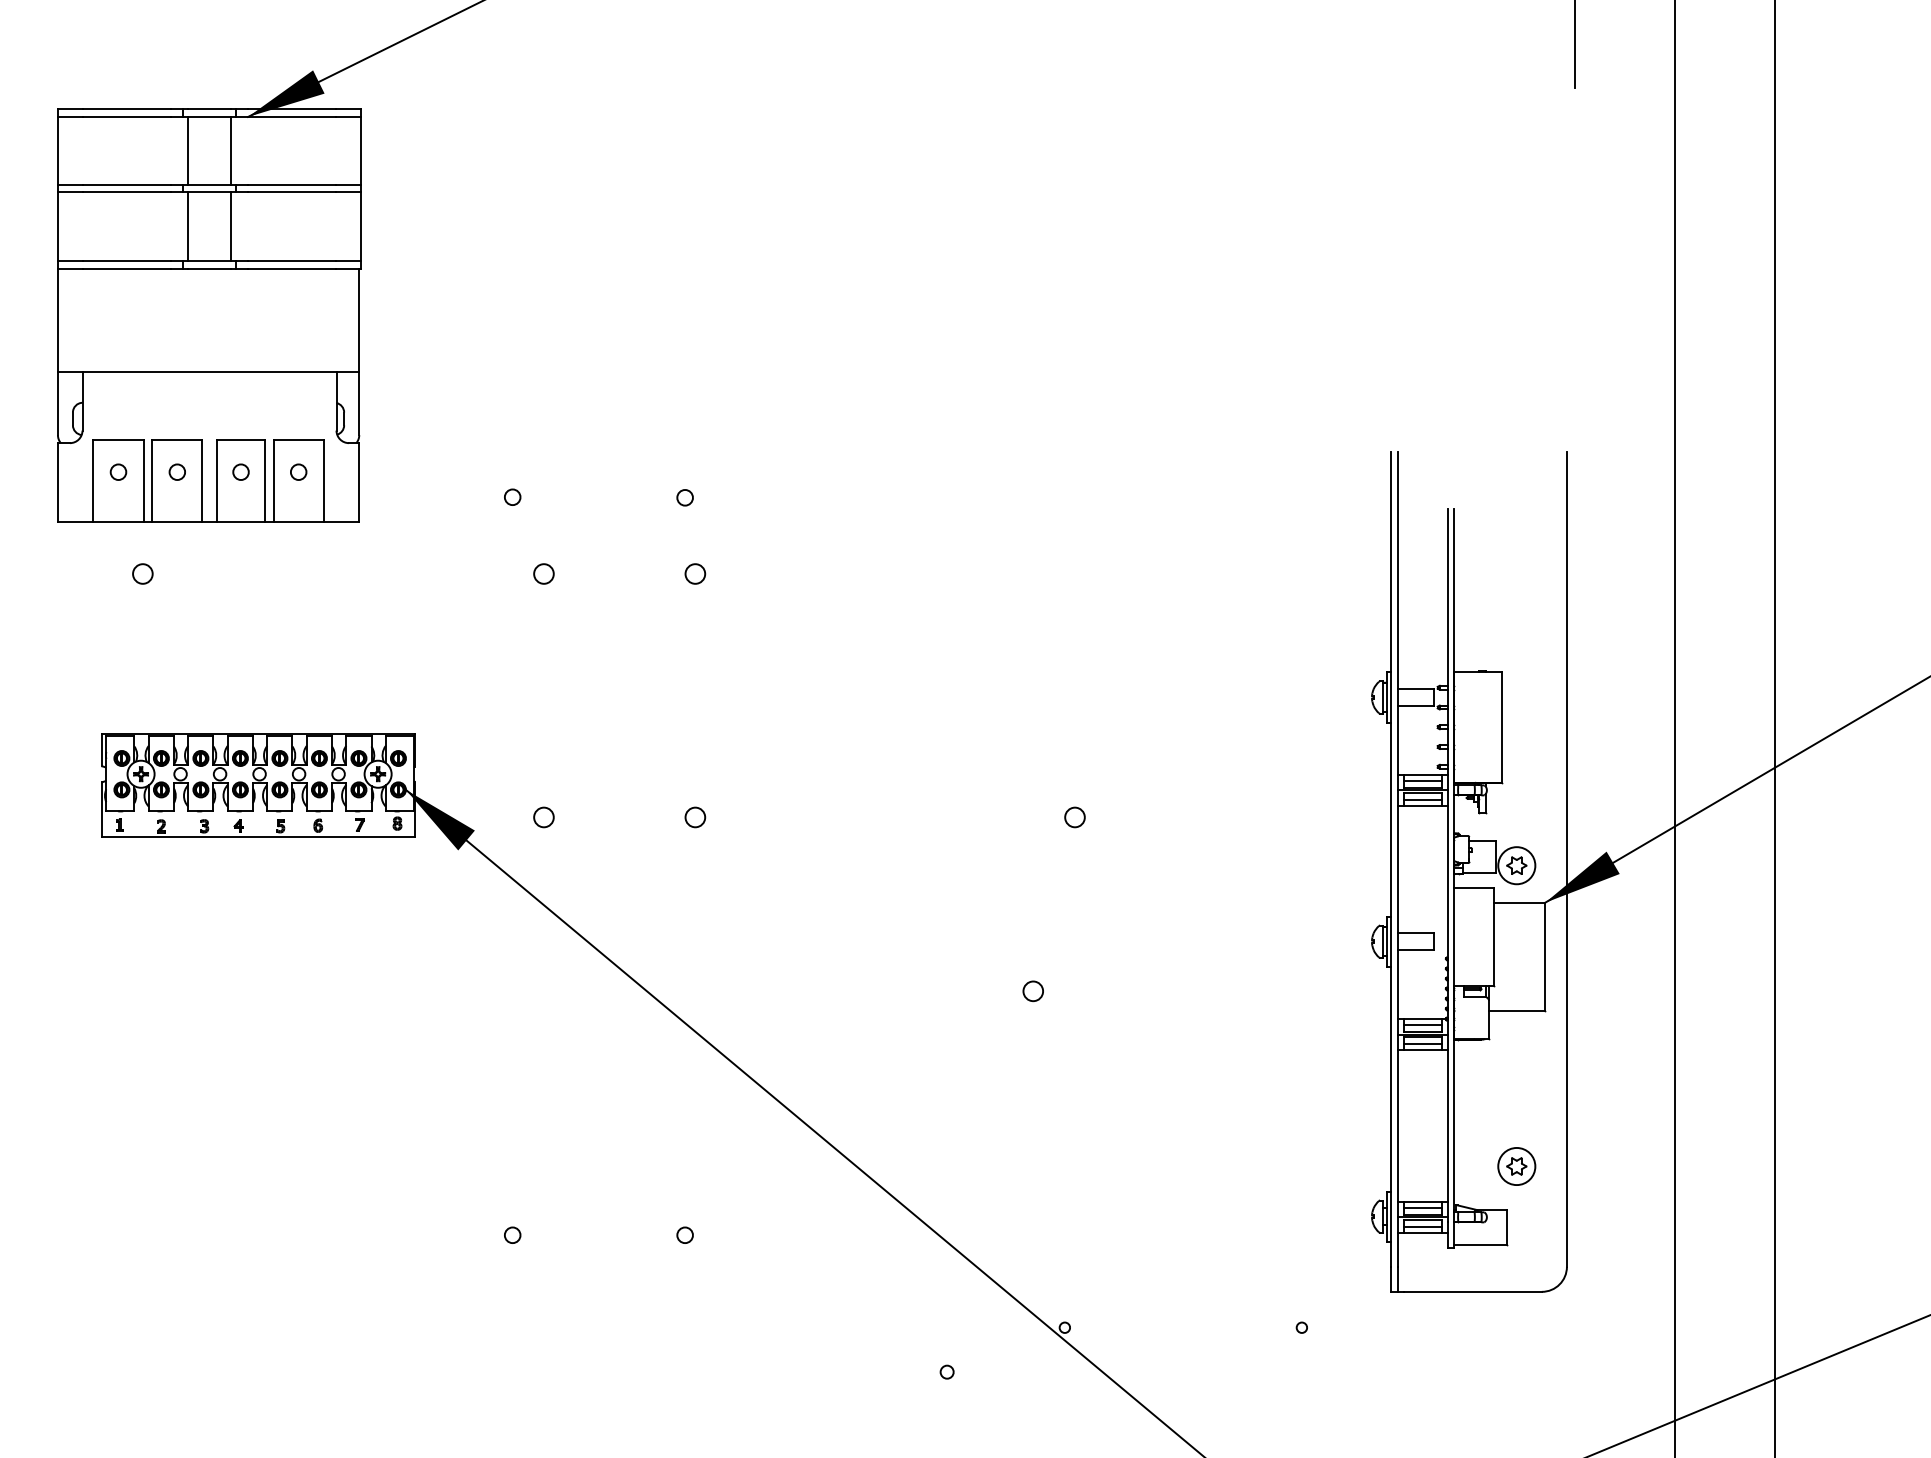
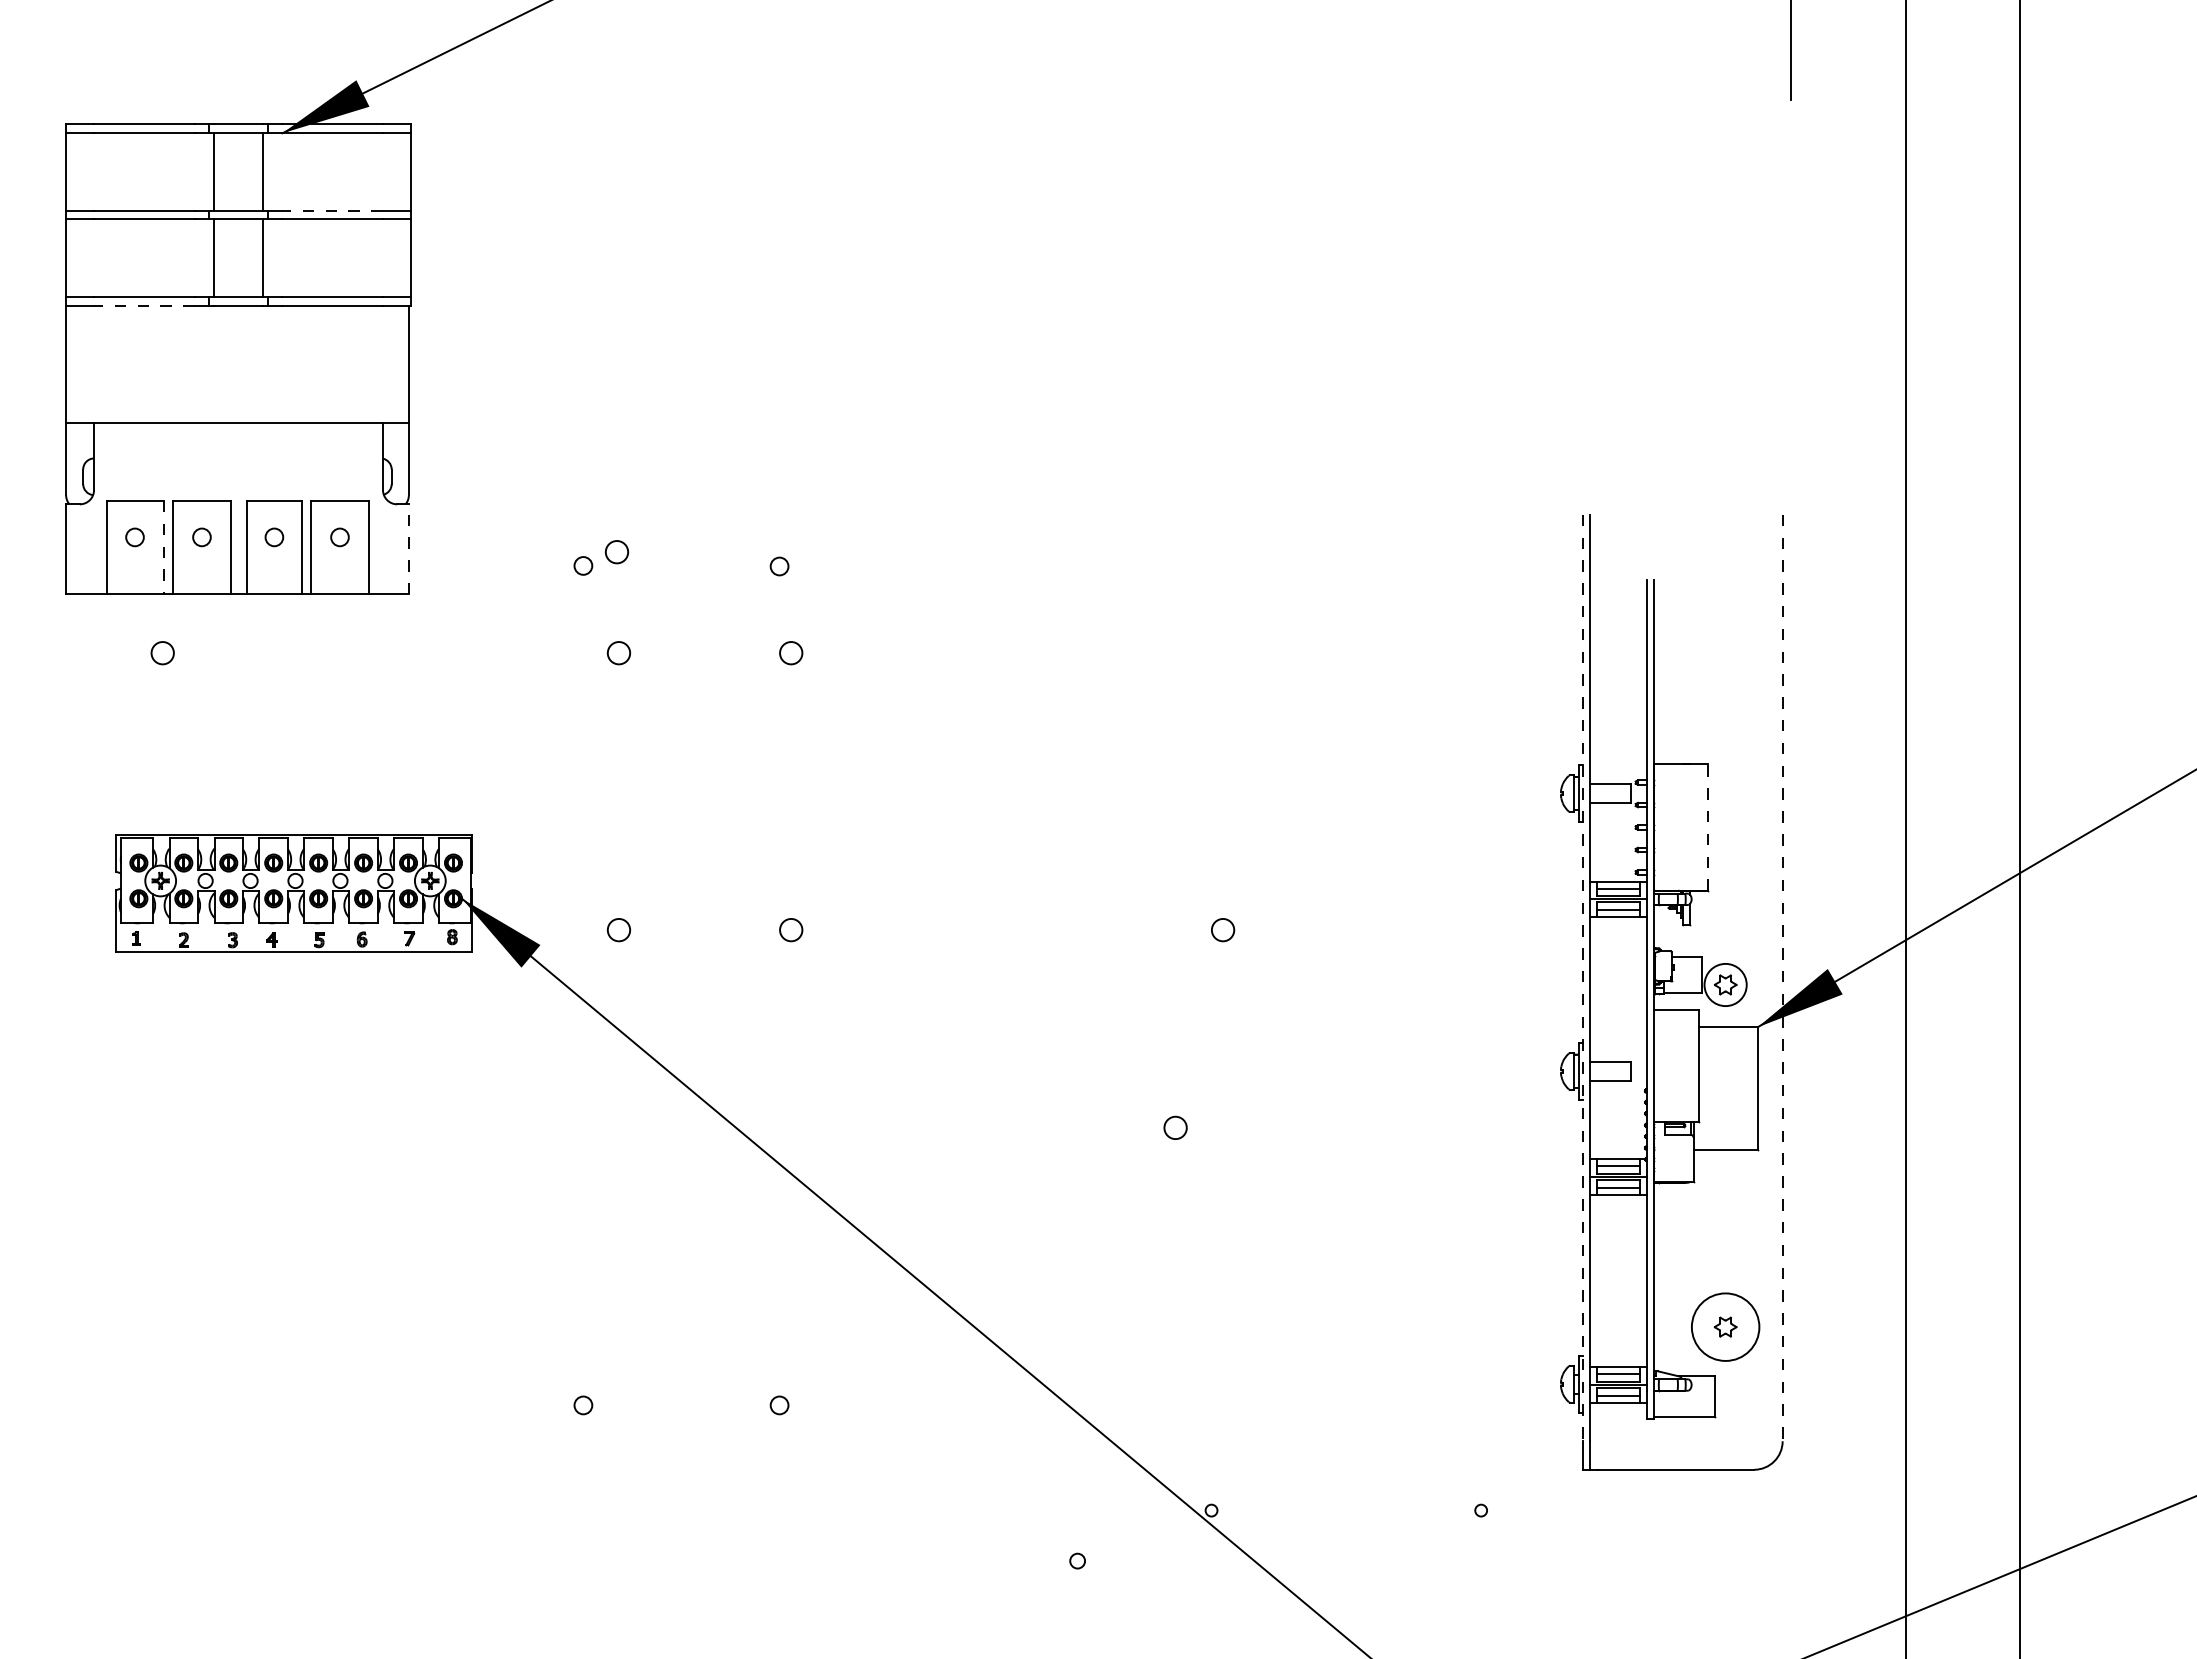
line: (292, 185) -> (332, 211), solid -> dashed
line: (126, 269) -> (144, 306), solid -> dashed
line: (143, 481) -> (163, 547), solid -> dashed
line: (358, 481) -> (408, 548), solid -> dashed
circle: (541, 485) -> (616, 552), added
line: (1501, 726) -> (1708, 826), solid -> dashed
line: (1391, 859) -> (1583, 978), solid -> dashed
line: (1566, 859) -> (1782, 978), solid -> dashed
circle: (1516, 1166) -> (1725, 1327), size x1.6

